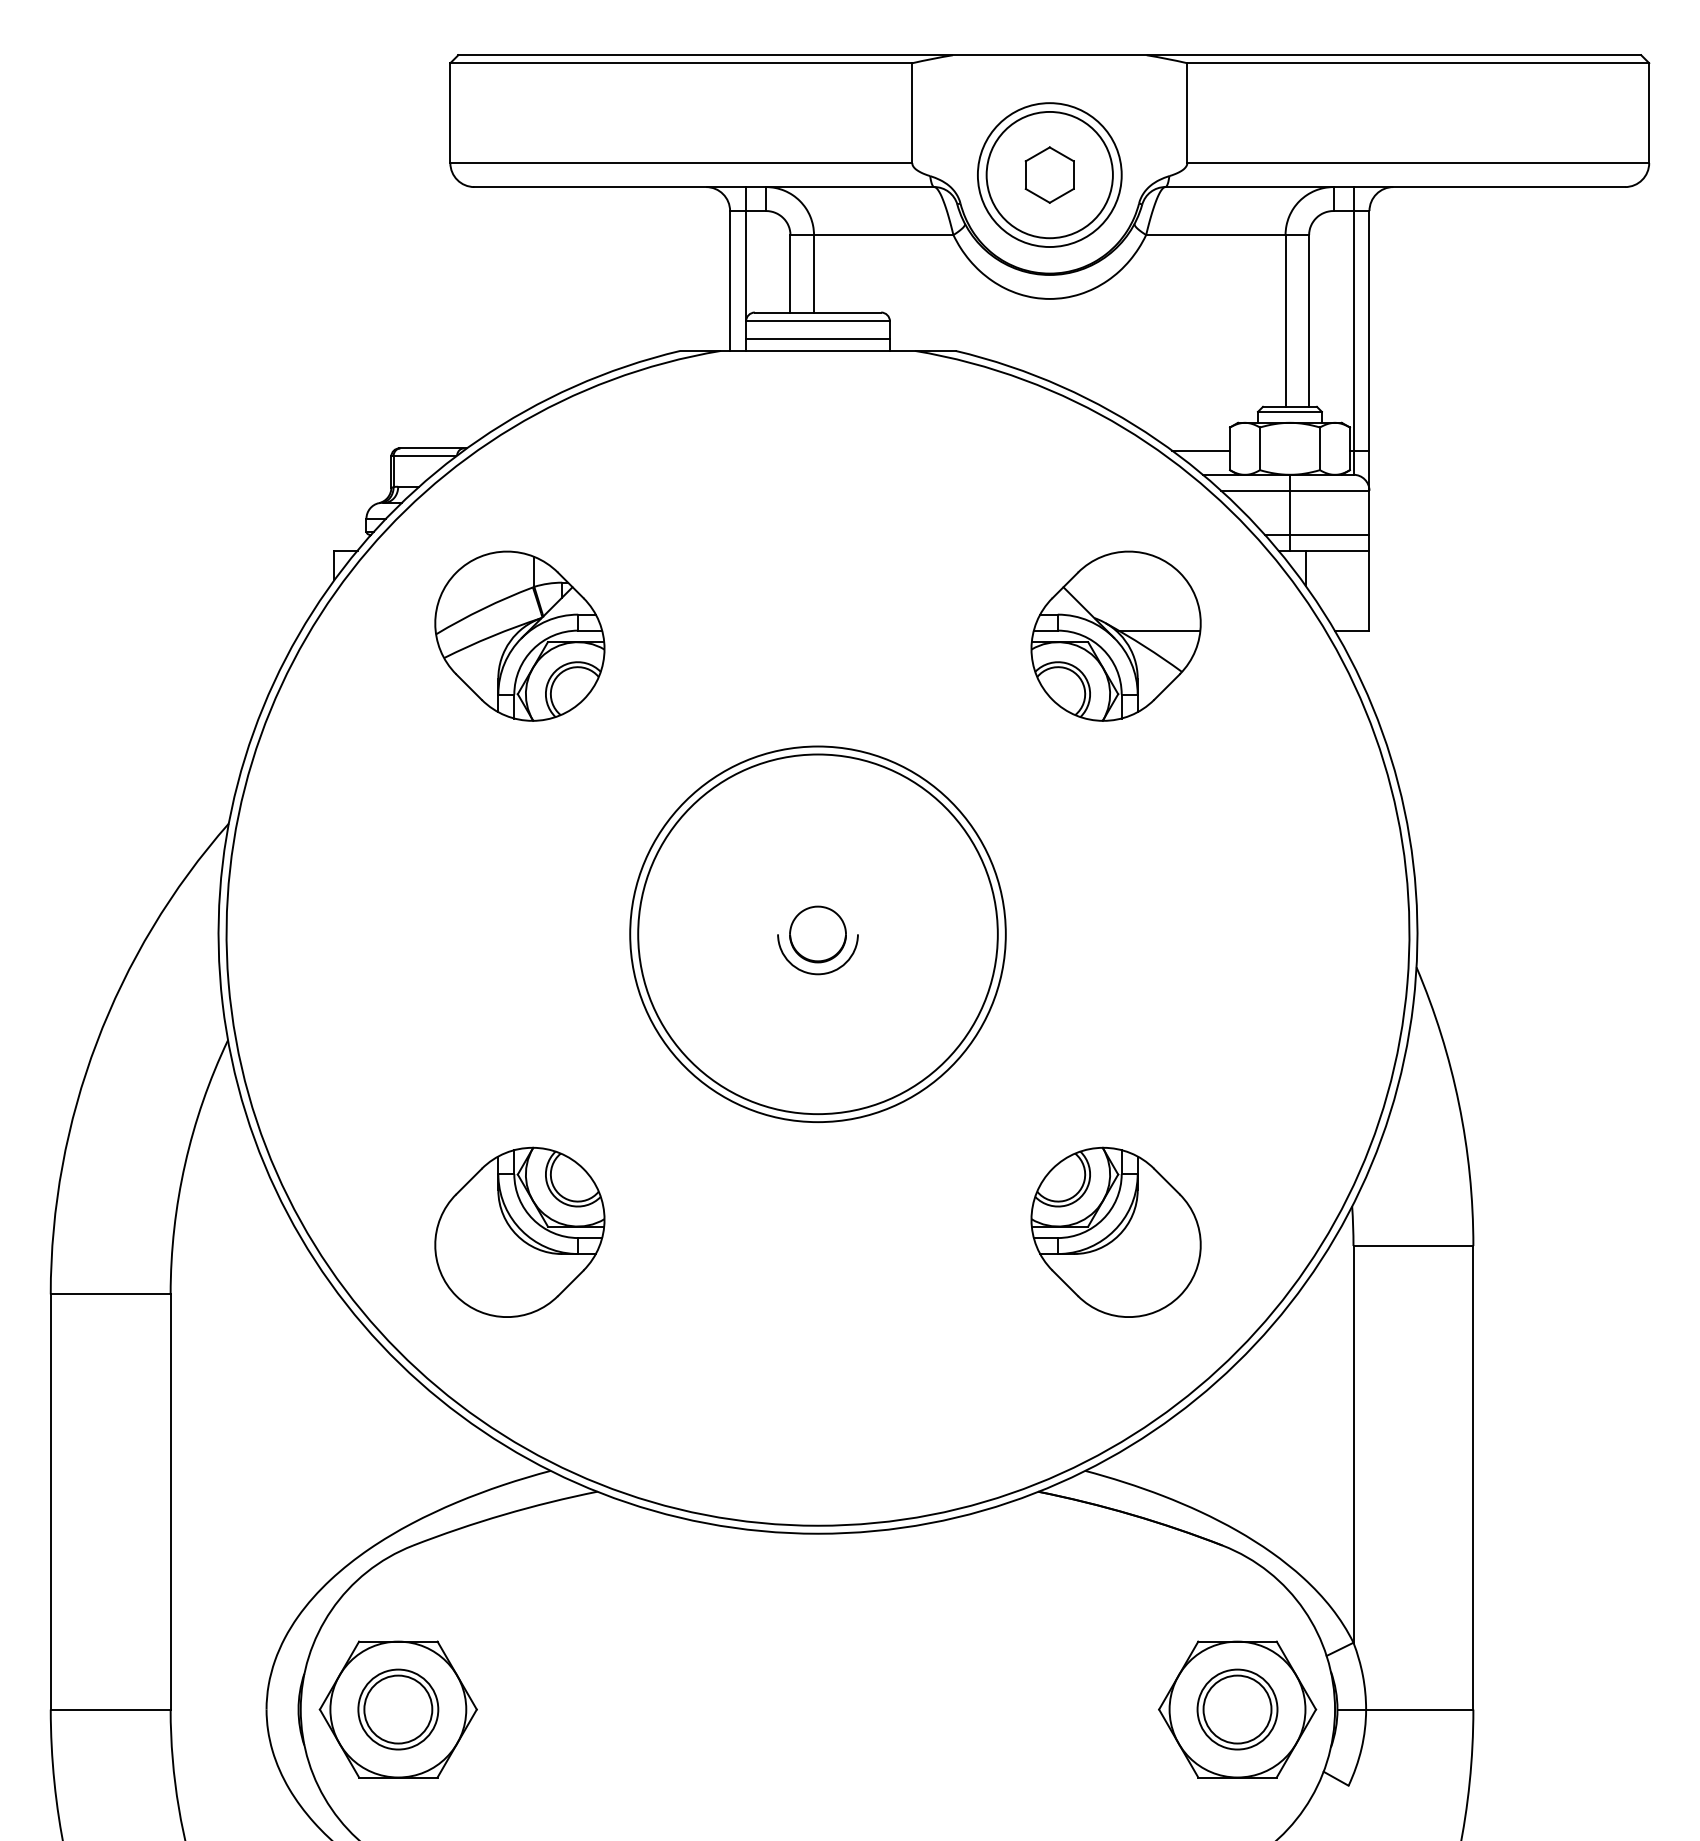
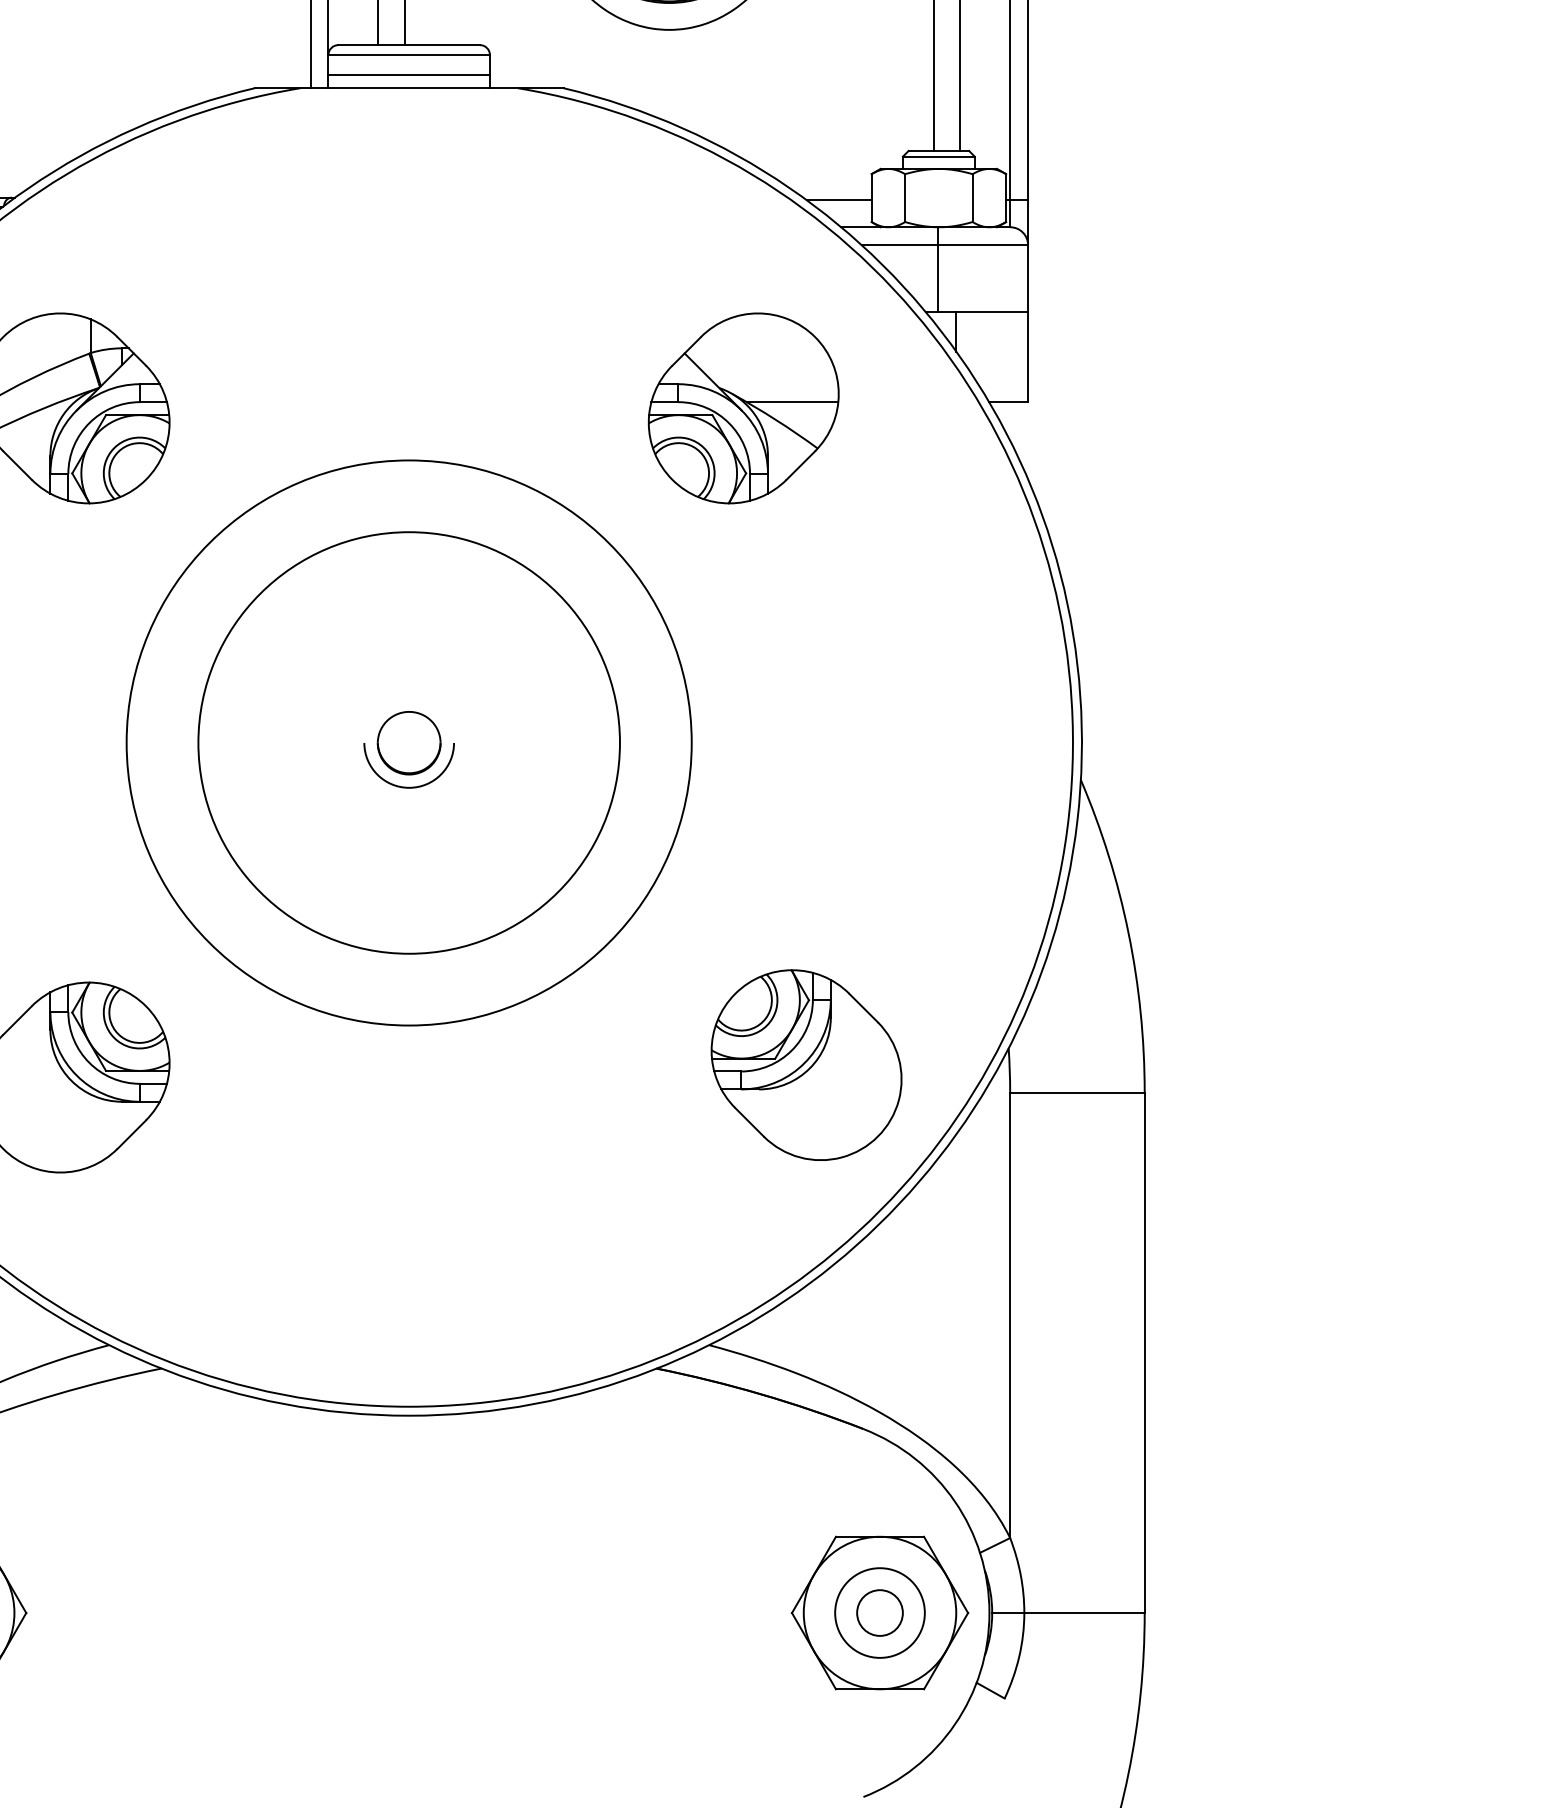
line: (1316, 534) -> (968, 294), removed
circle: (817, 934) -> (408, 743), size x1.4
part: (1115, 1231) -> (805, 1064), moved
circle: (1237, 1709) -> (879, 1612), size x0.6

